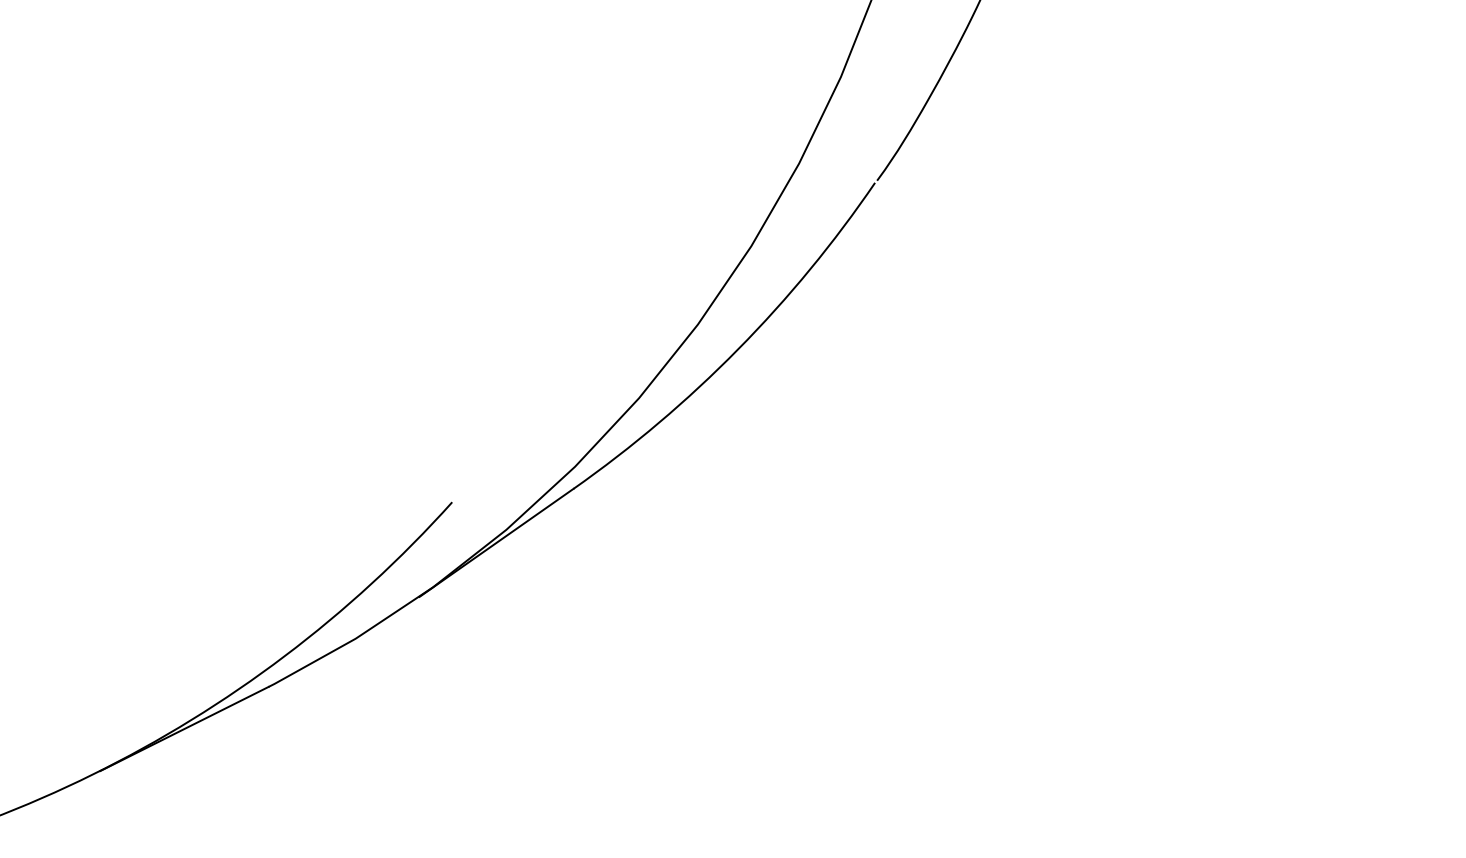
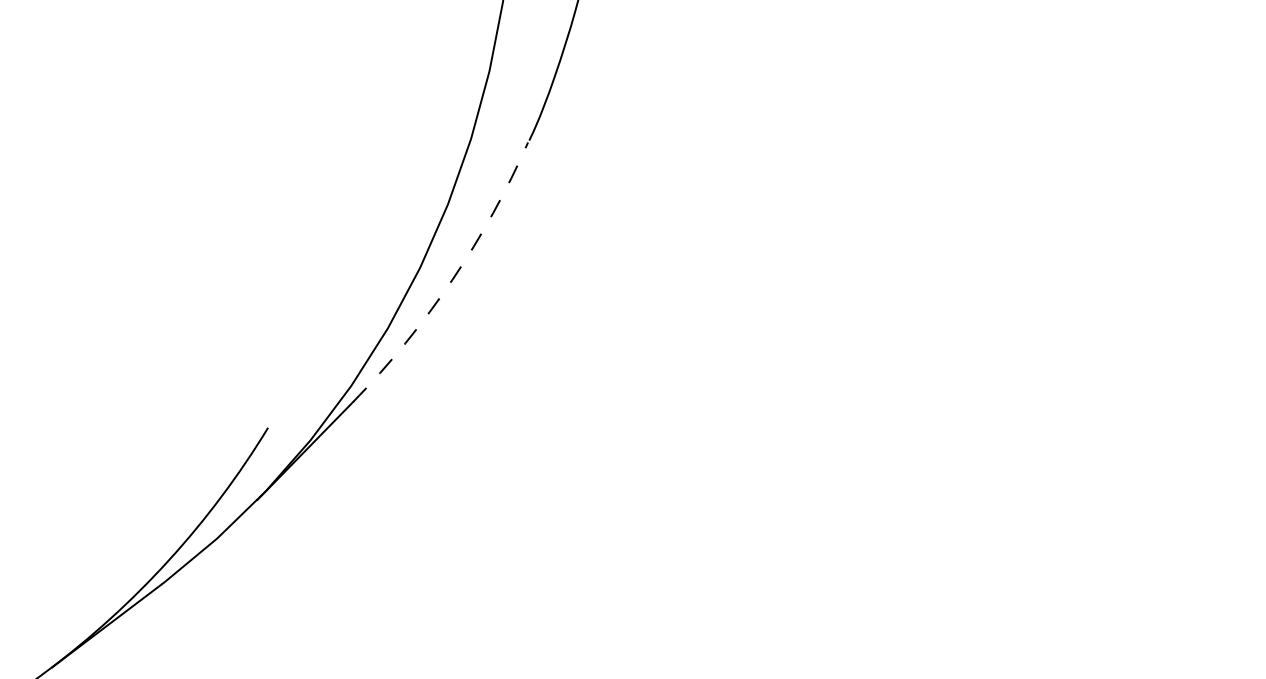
arc: (738, 350) -> (452, 280), solid -> dashed

